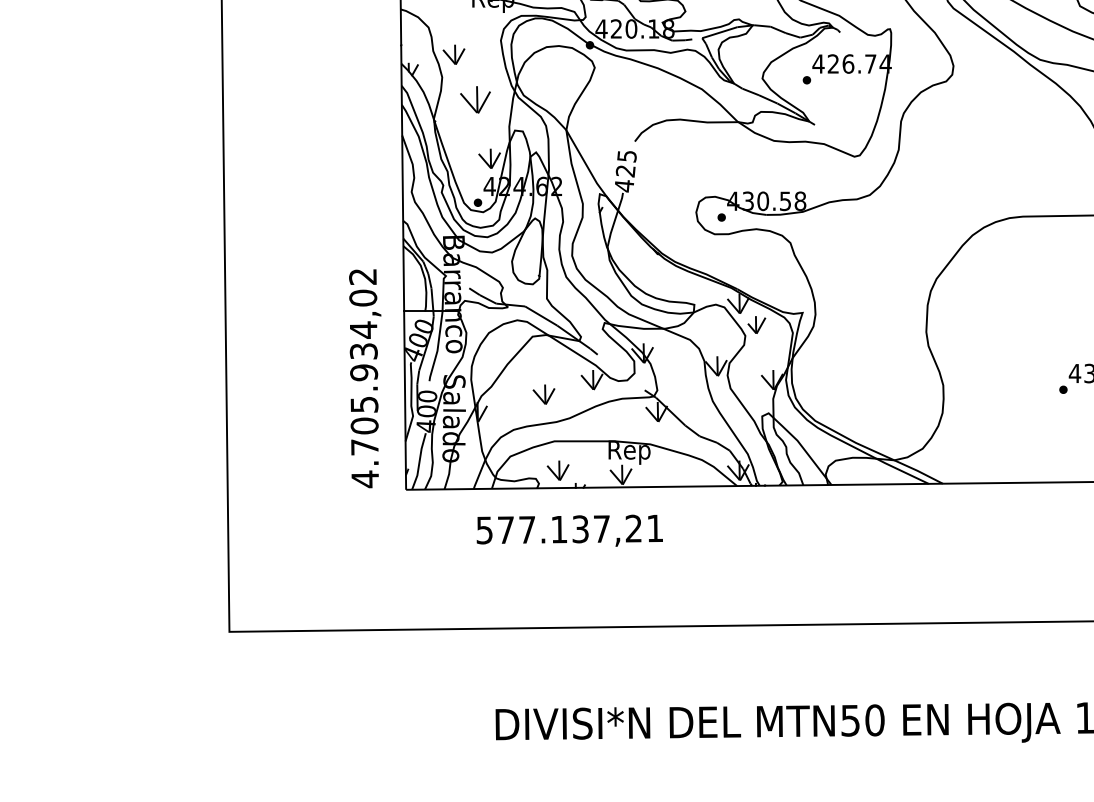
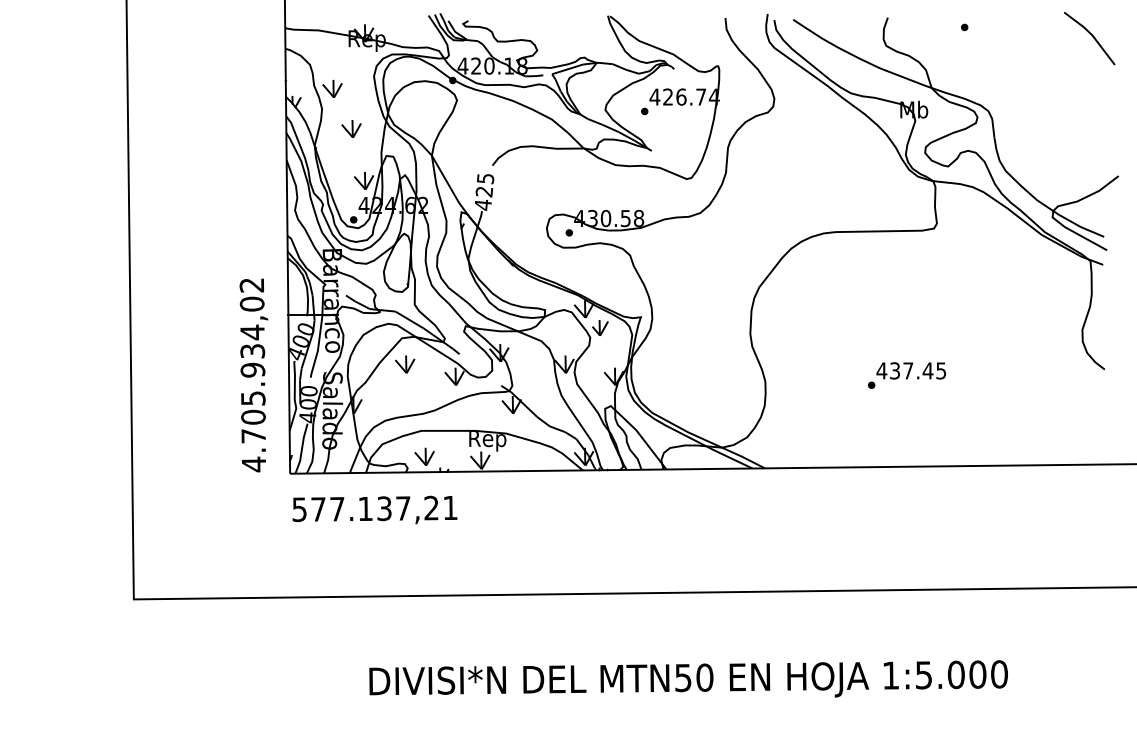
part: (475, 100) -> (351, 129), size x0.71
part: (544, 394) -> (405, 364), moved
text: (569, 530) -> (374, 509), moved

